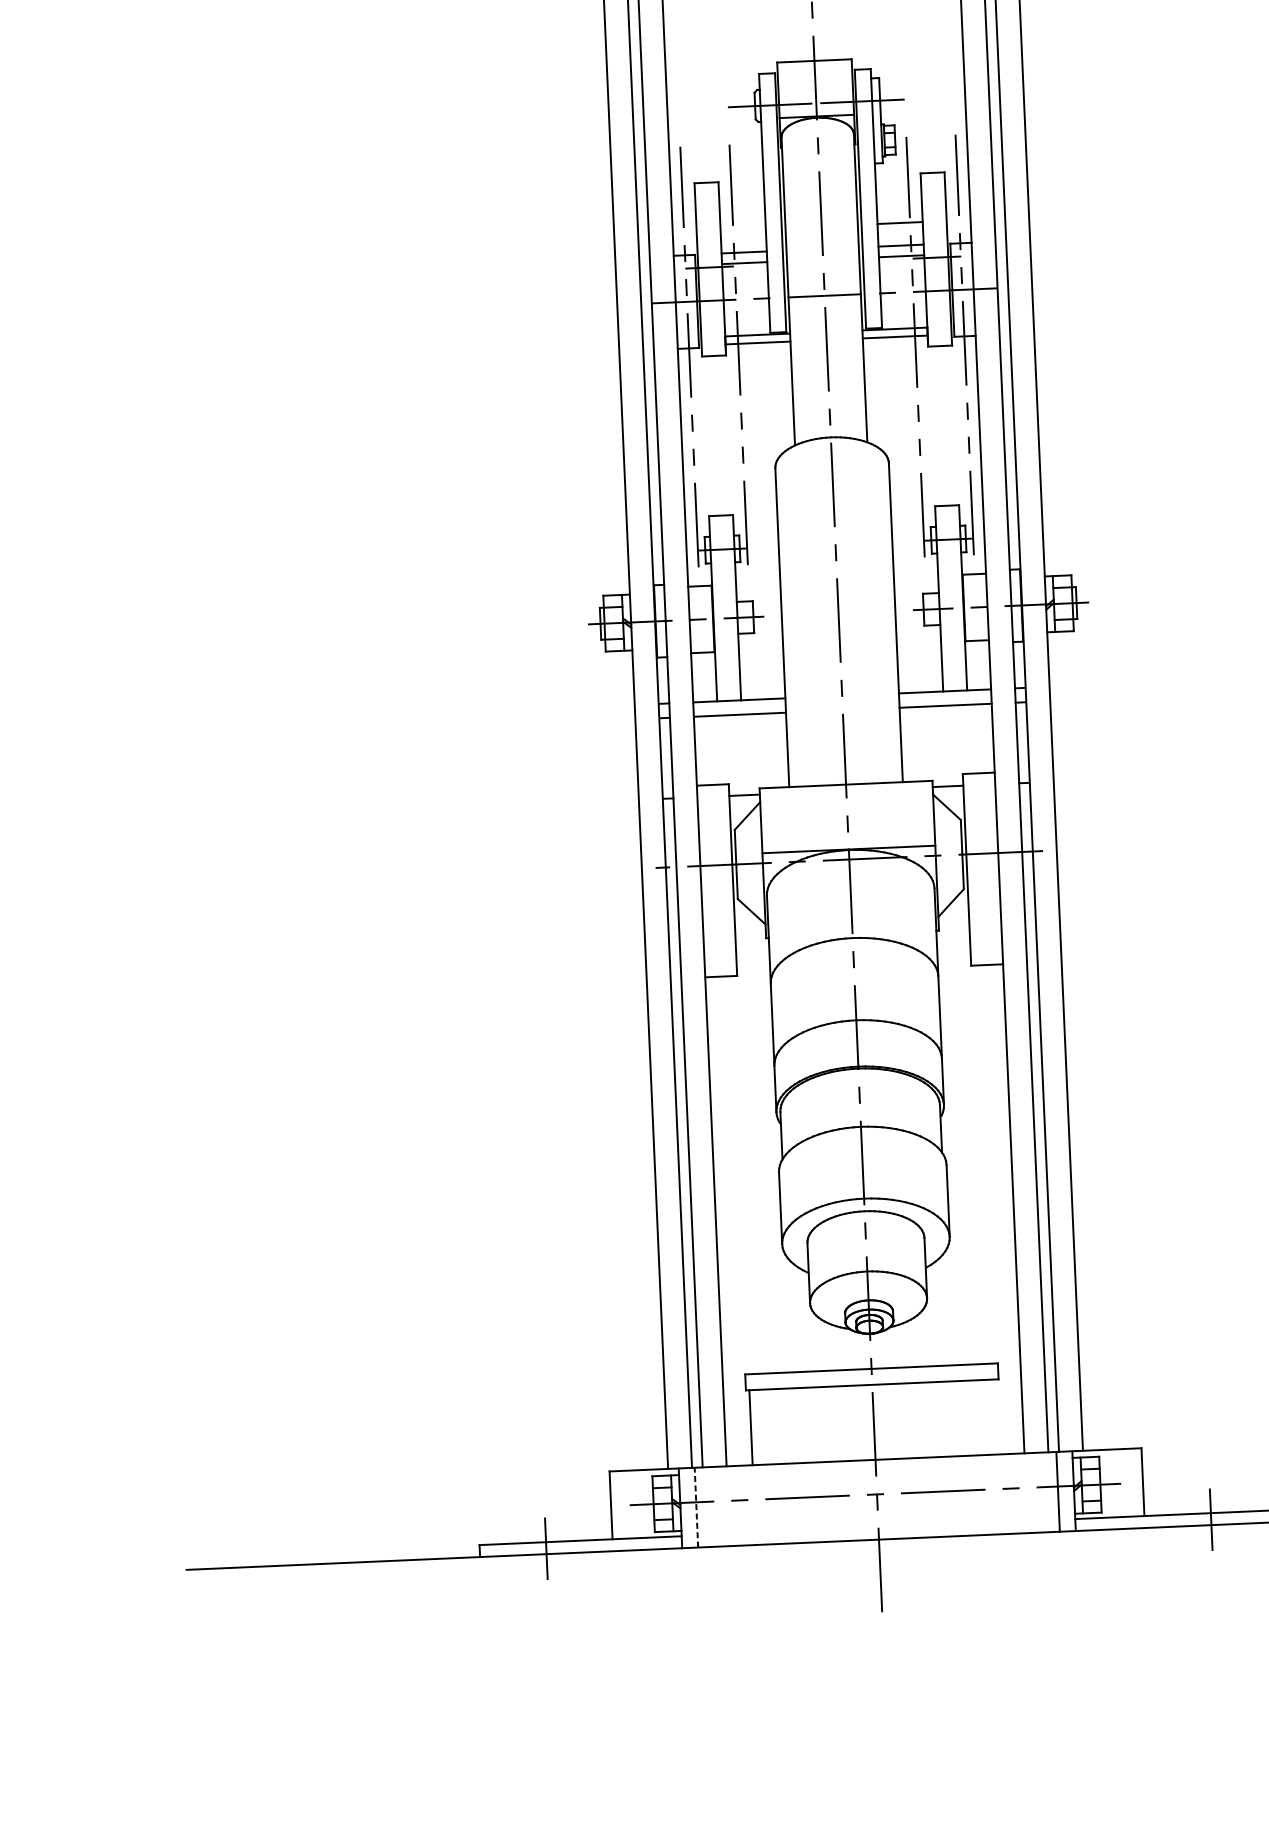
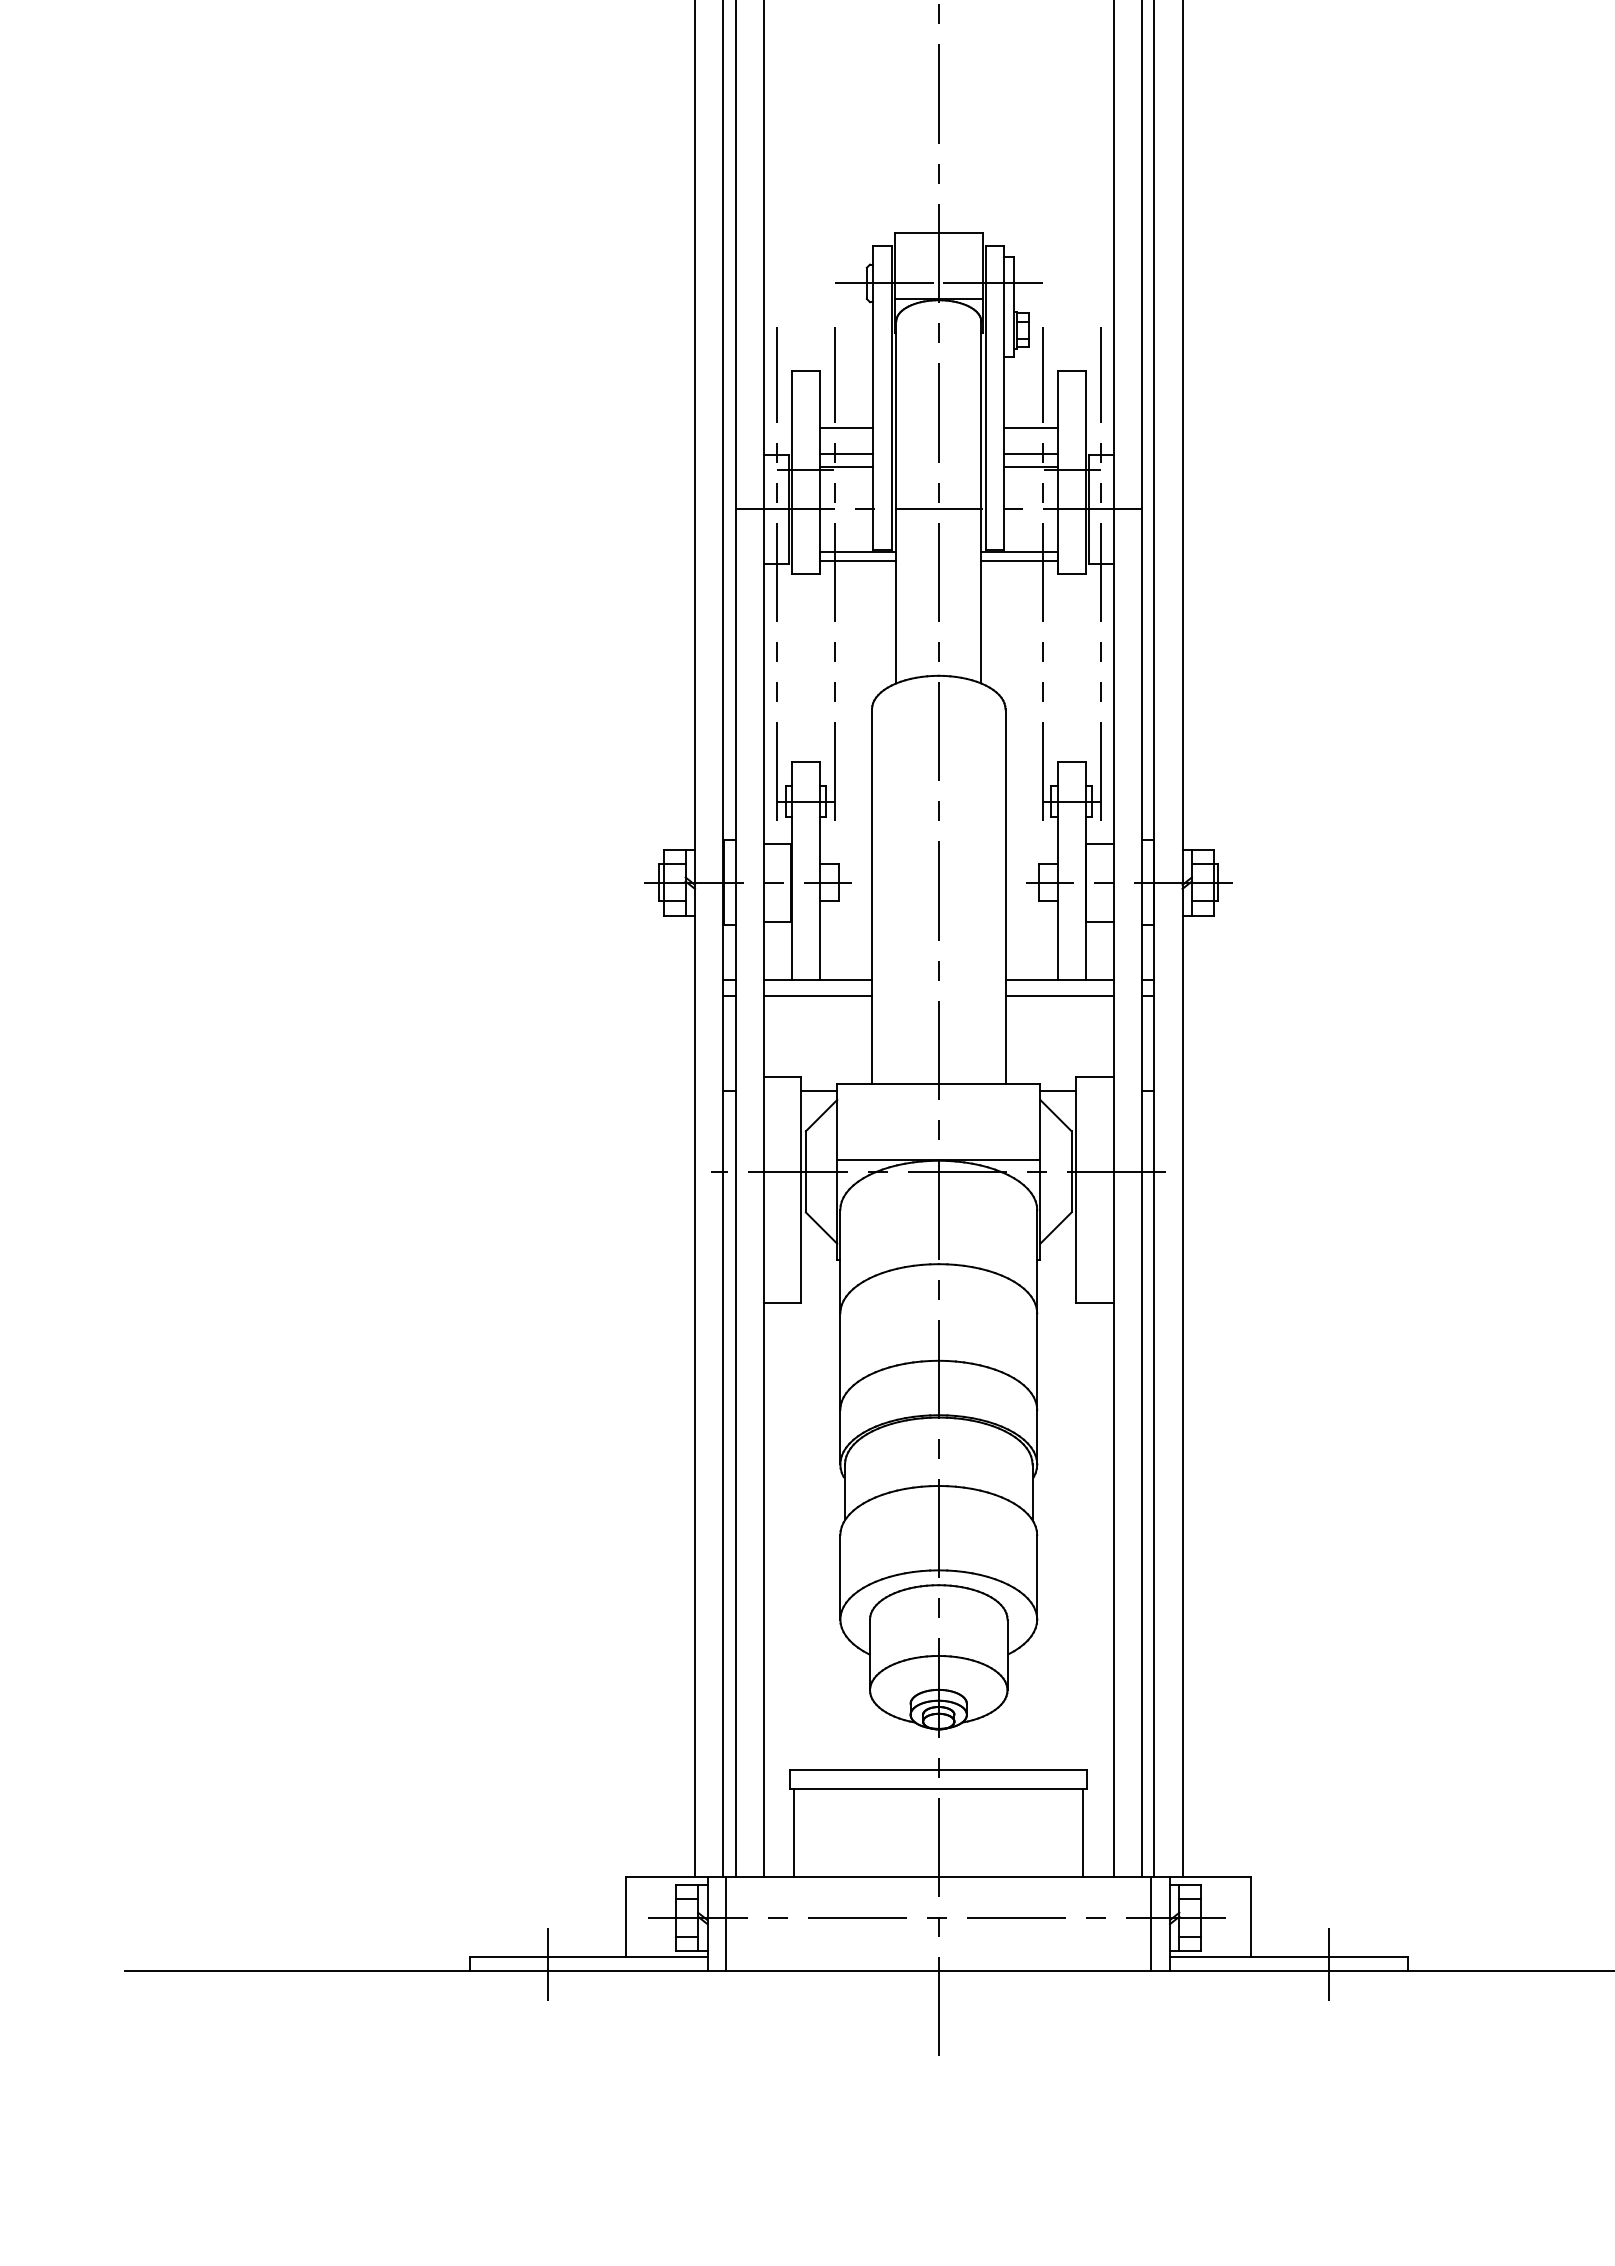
line: (743, 229) -> (846, 427), added
line: (997, 1417) -> (1083, 1833), added
line: (696, 1507) -> (726, 1924), dashed -> solid

